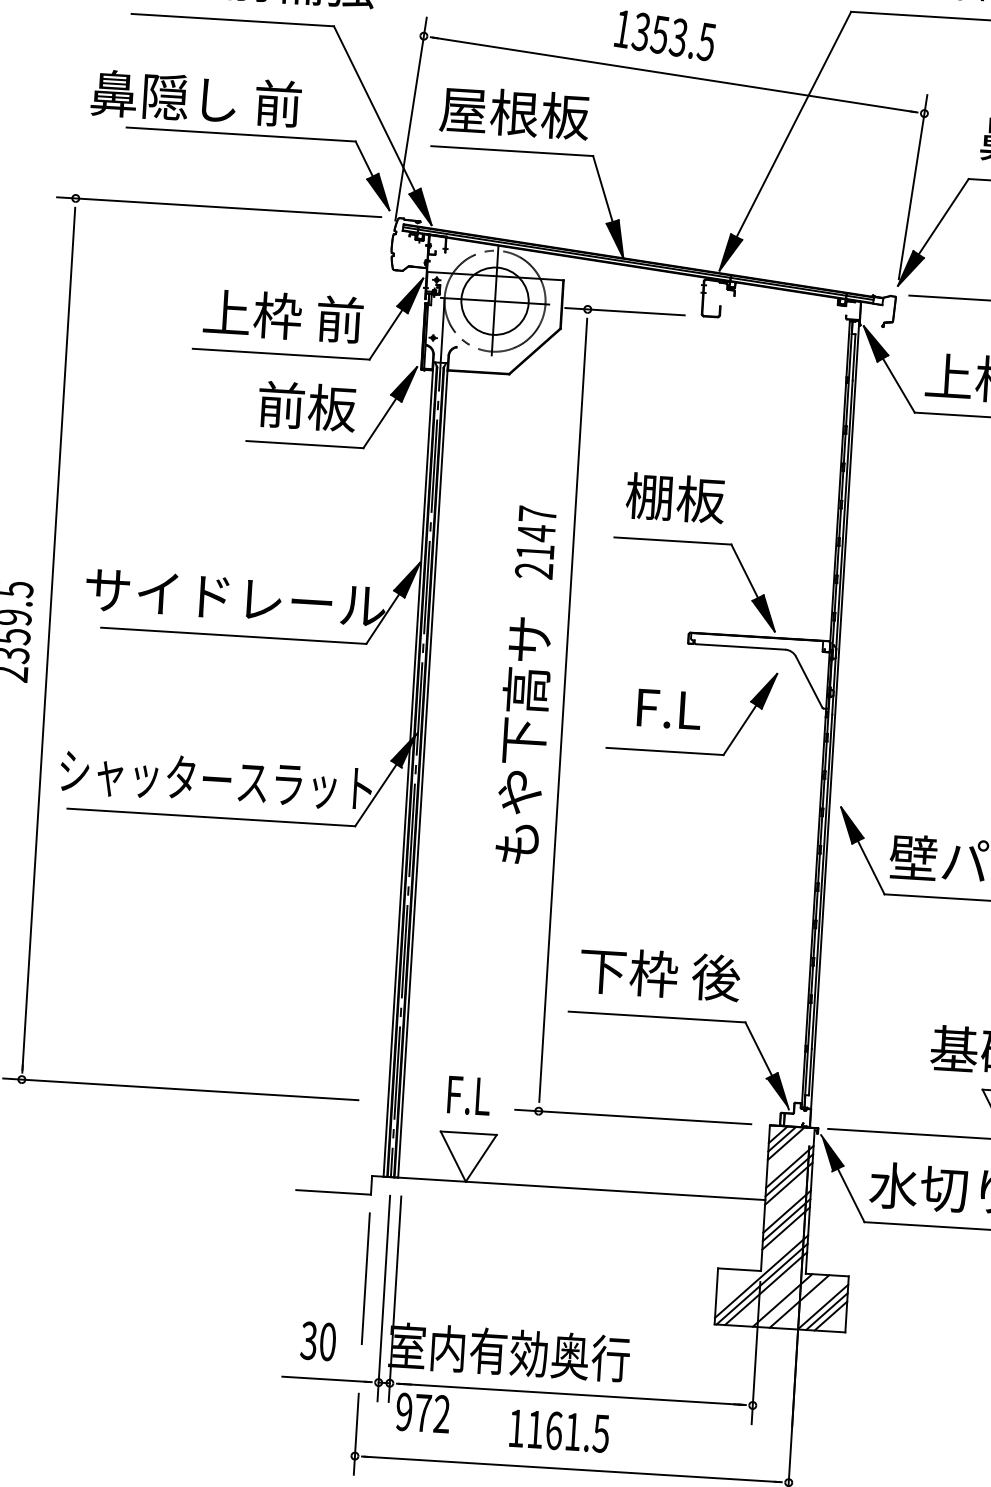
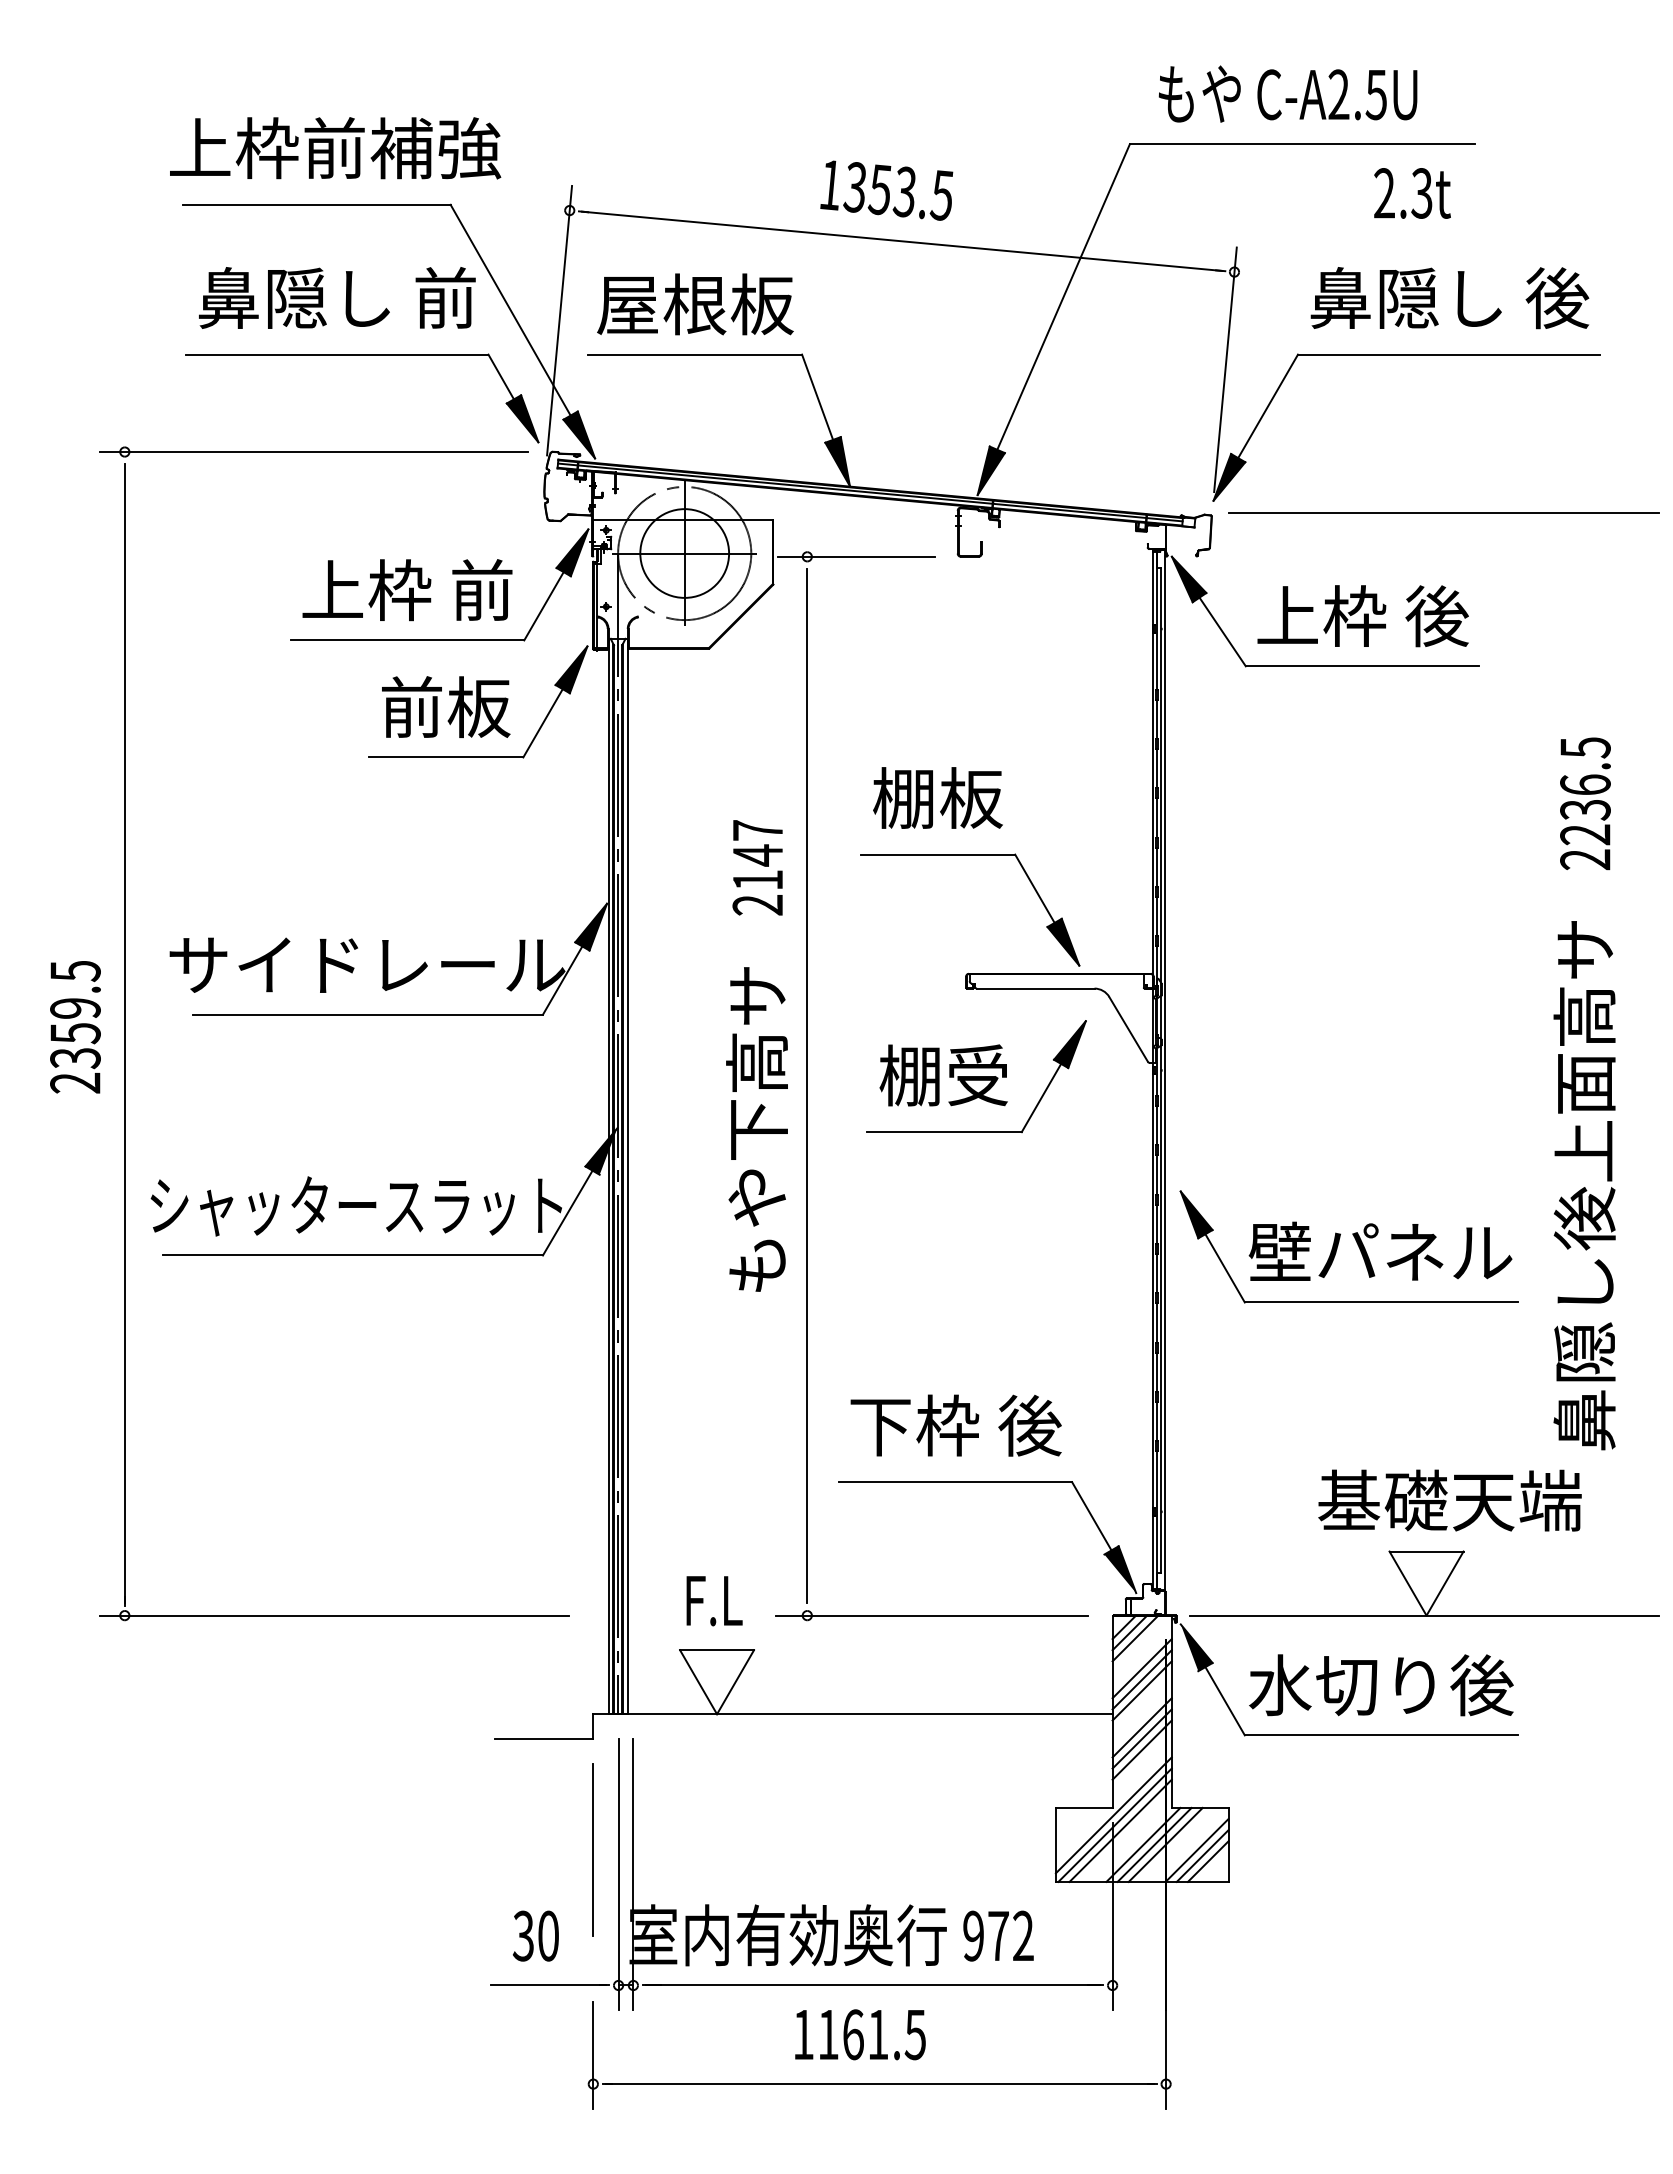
text: (196, 98) -> (337, 297), moved
text: (666, 708) -> (943, 1075), F.L -> 棚受
line: (791, 1300) -> (1154, 1844), added
text: (423, 1412) -> (998, 1935), moved

